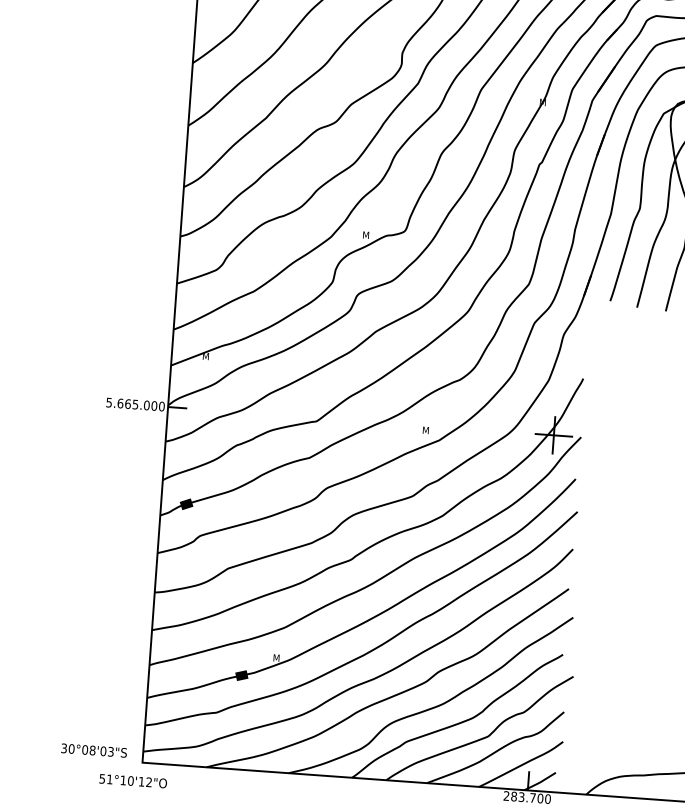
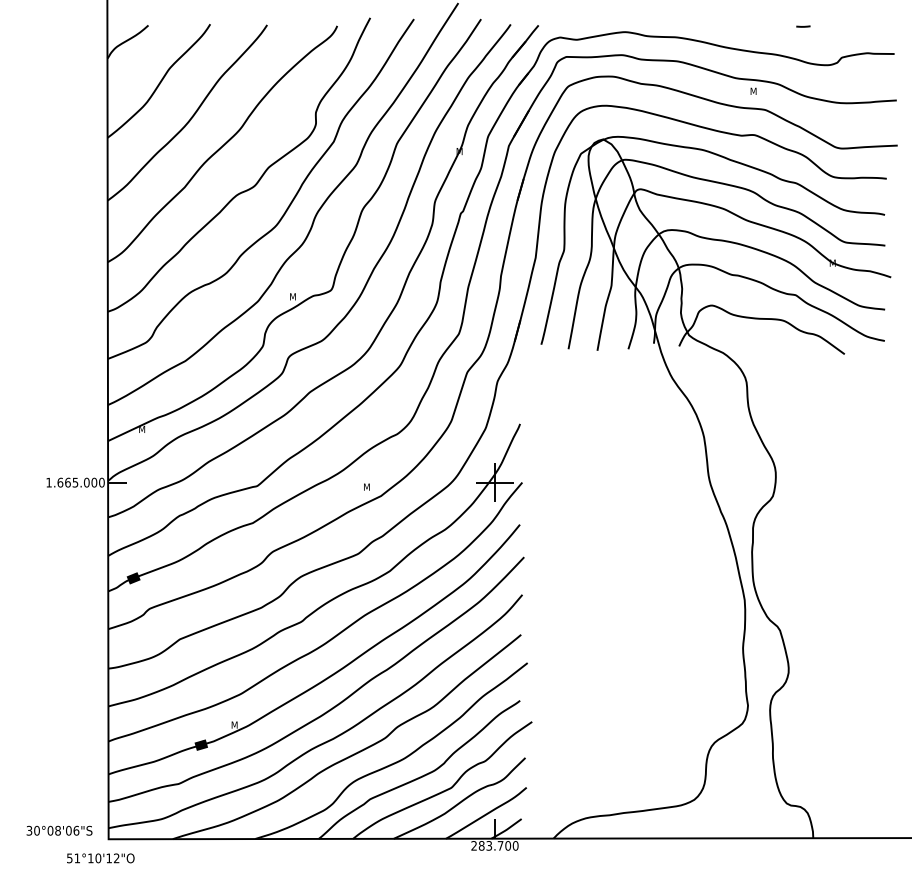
text: (108, 402) -> (48, 482), 5.665.000 -> 1.665.000
text: (111, 751) -> (76, 830), 30°08'03"S -> 30°08'06"S

